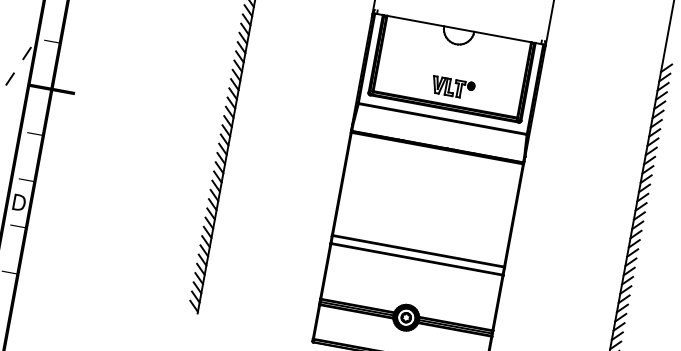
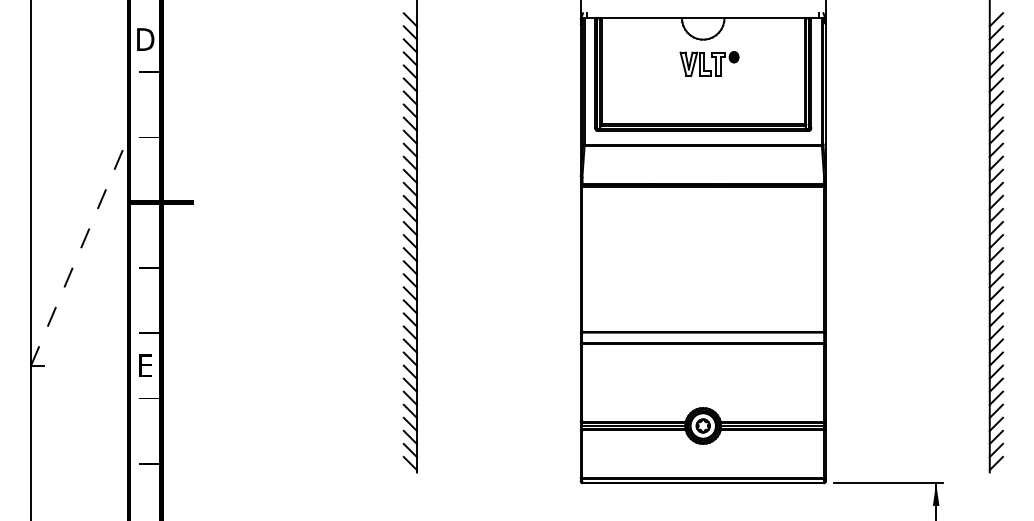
part: (453, 87) -> (709, 63), moved
text: (19, 202) -> (145, 365), D -> E

